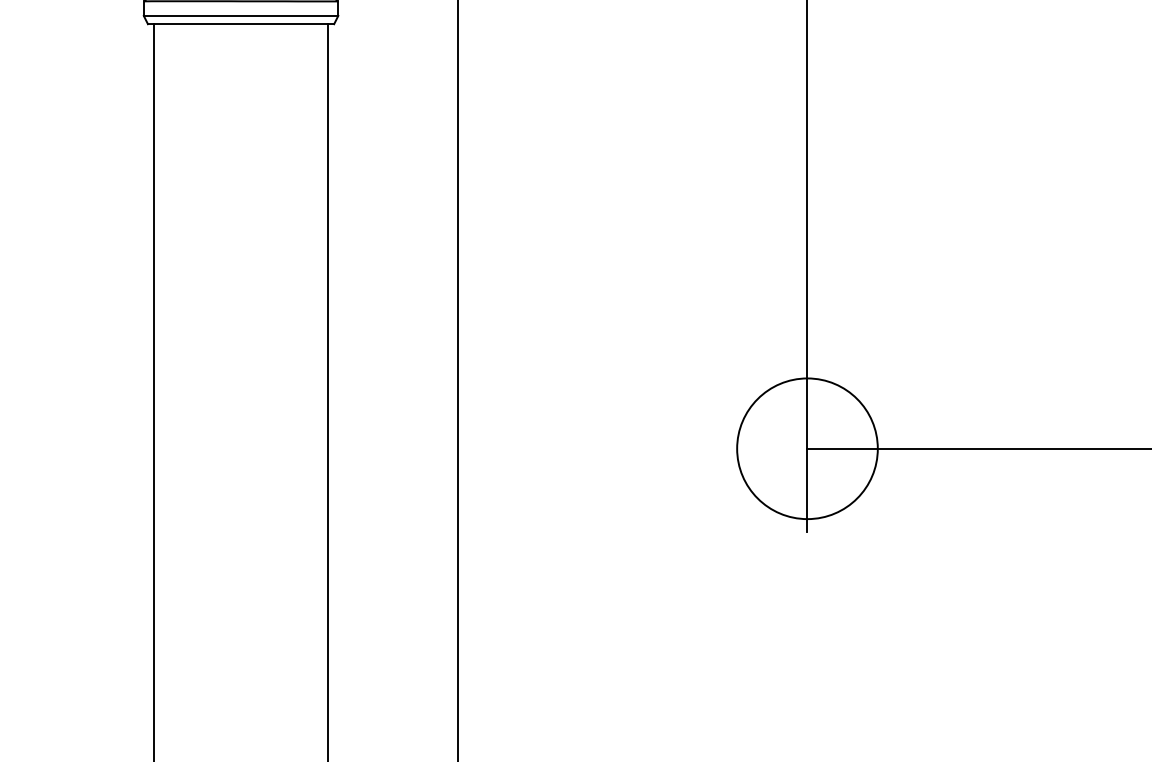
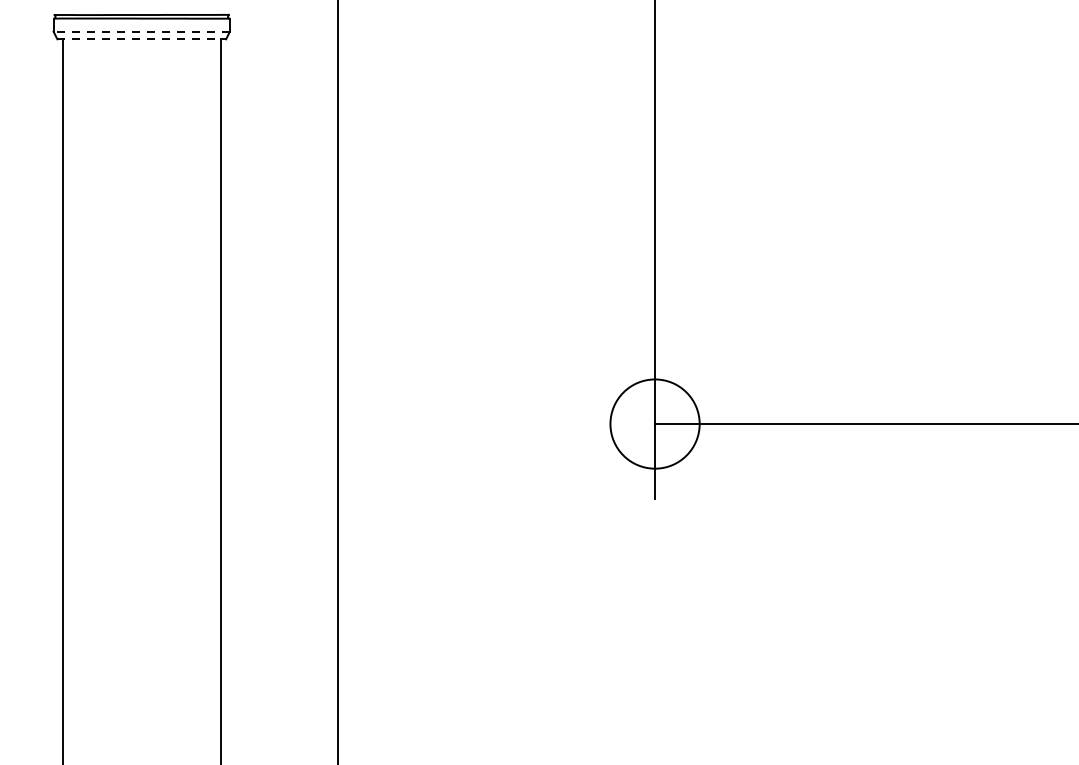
line: (240, 15) -> (141, 31), solid -> dashed
line: (241, 24) -> (142, 39), solid -> dashed
circle: (806, 448) -> (654, 423), size x0.7

